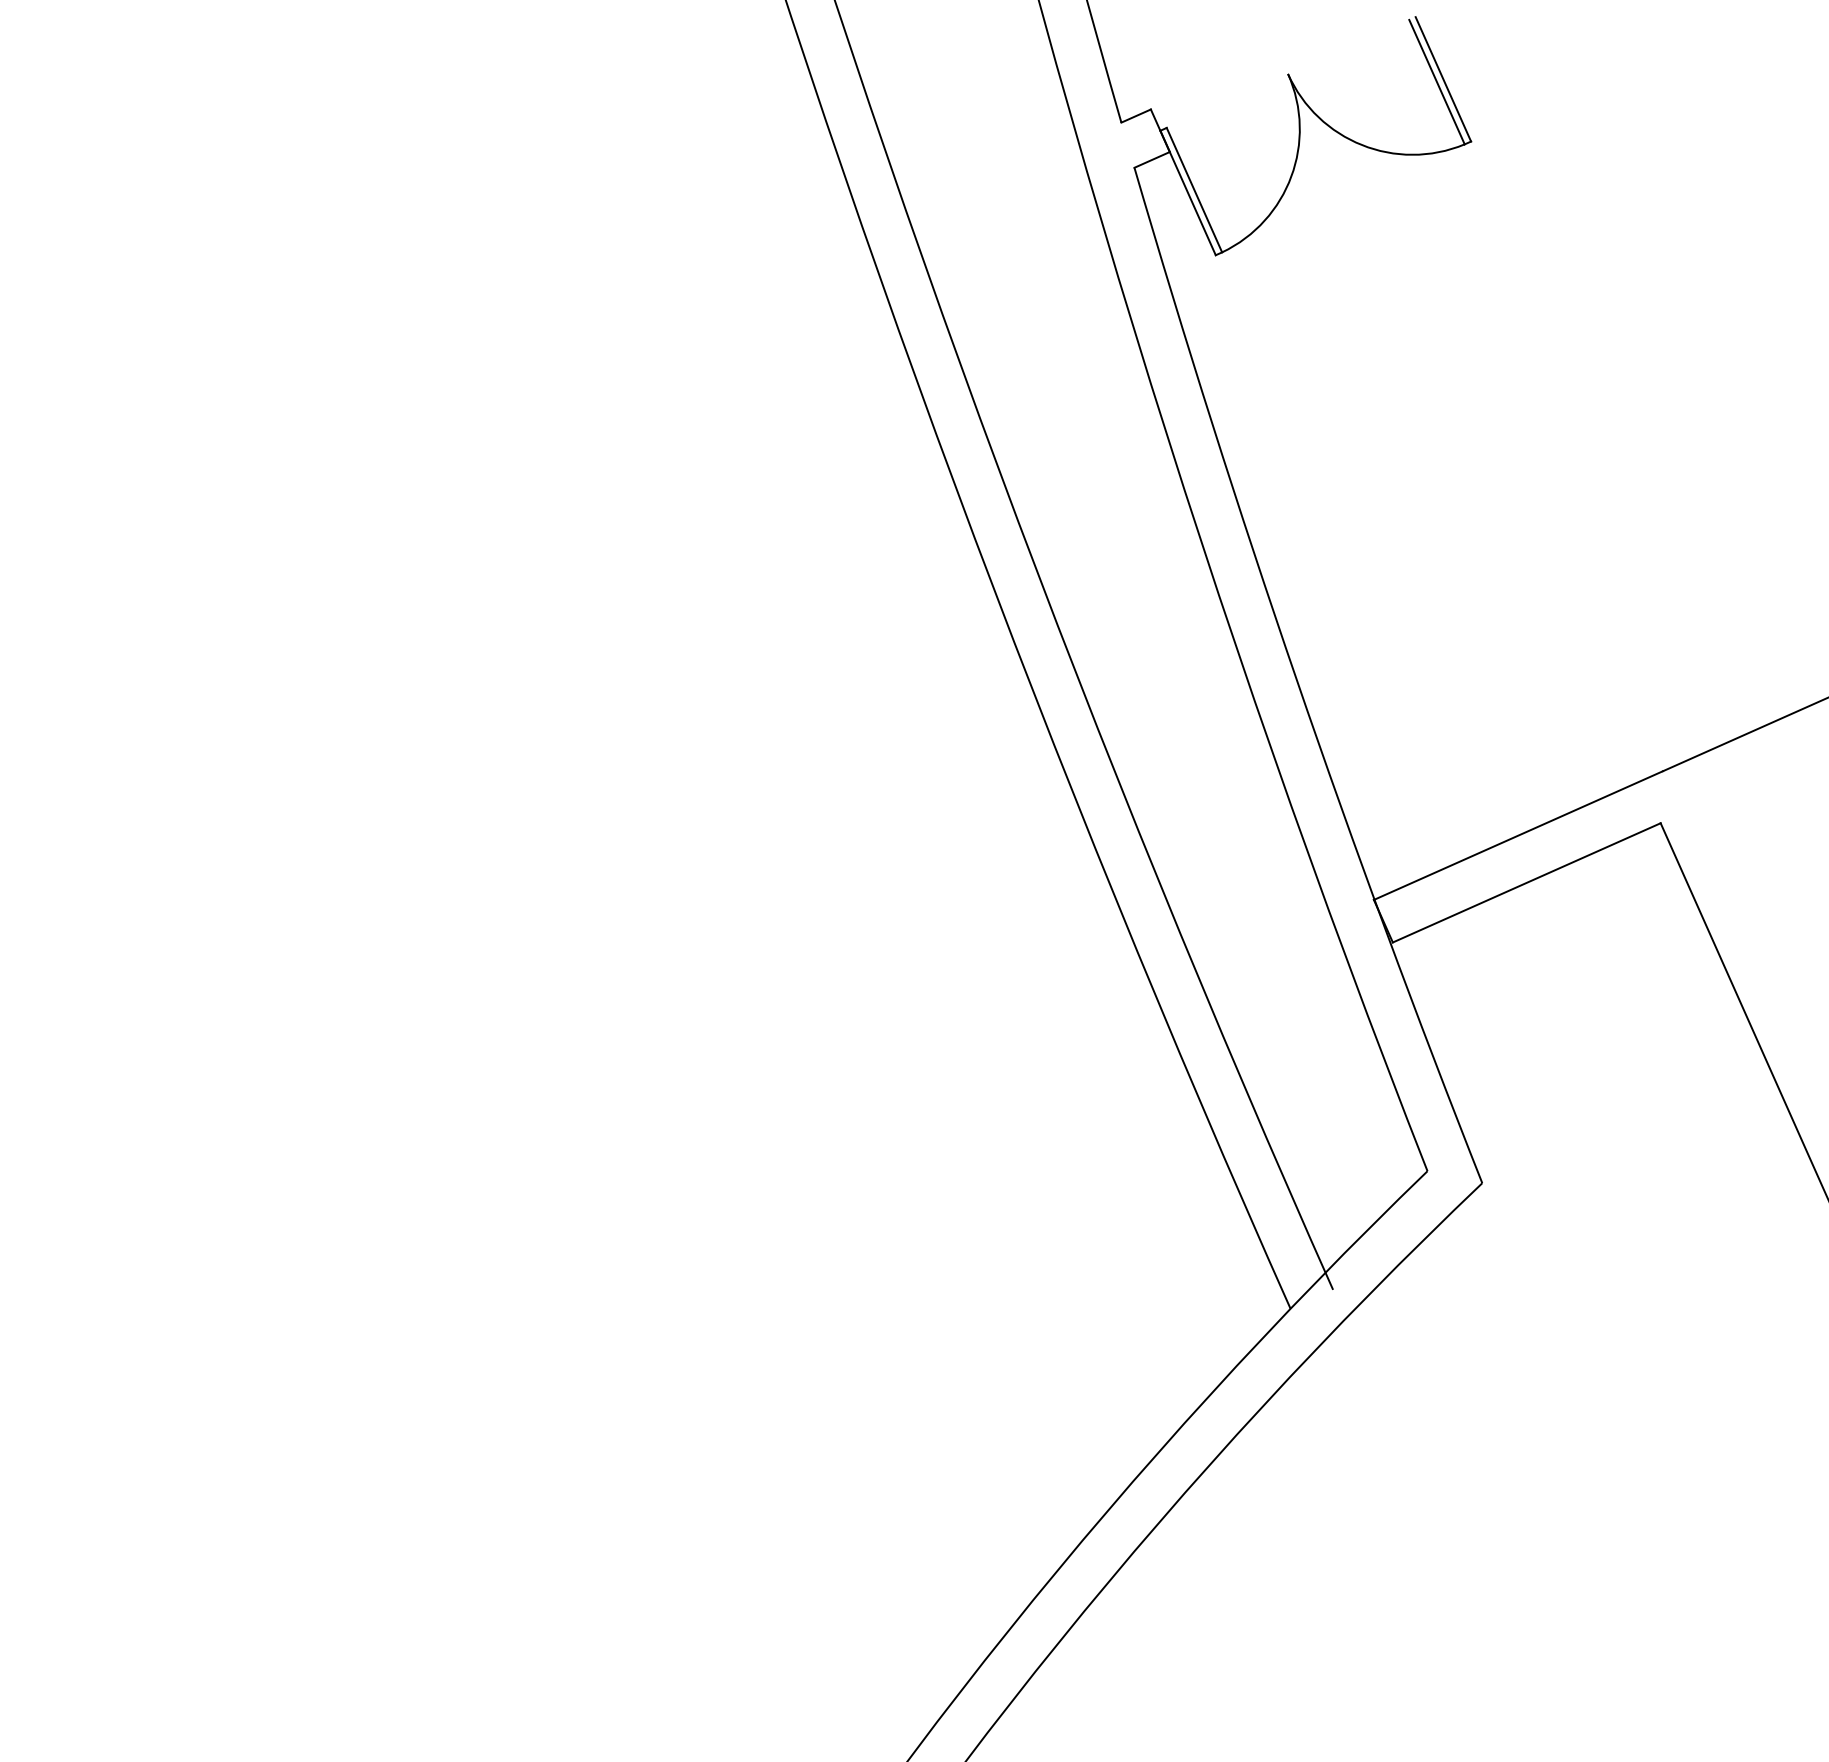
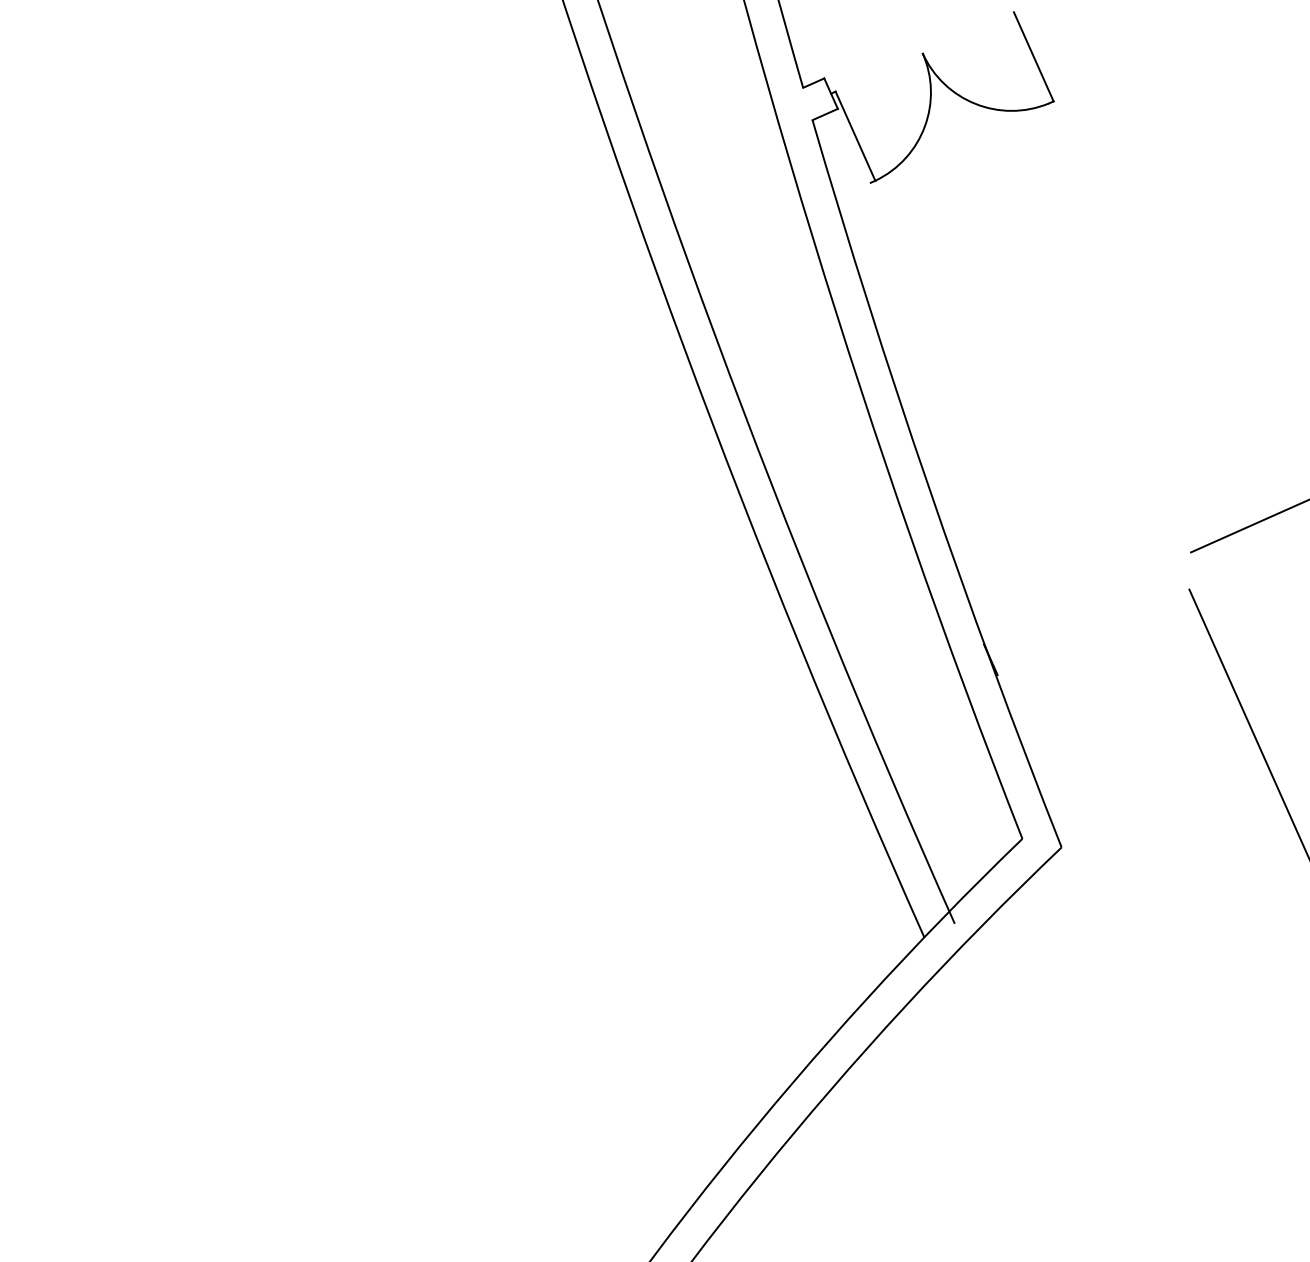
line: (1436, 81) -> (1028, 58), removed
line: (1187, 192) -> (850, 137), removed
line: (1518, 835) -> (1087, 598), removed
line: (1526, 882) -> (1093, 632), removed

